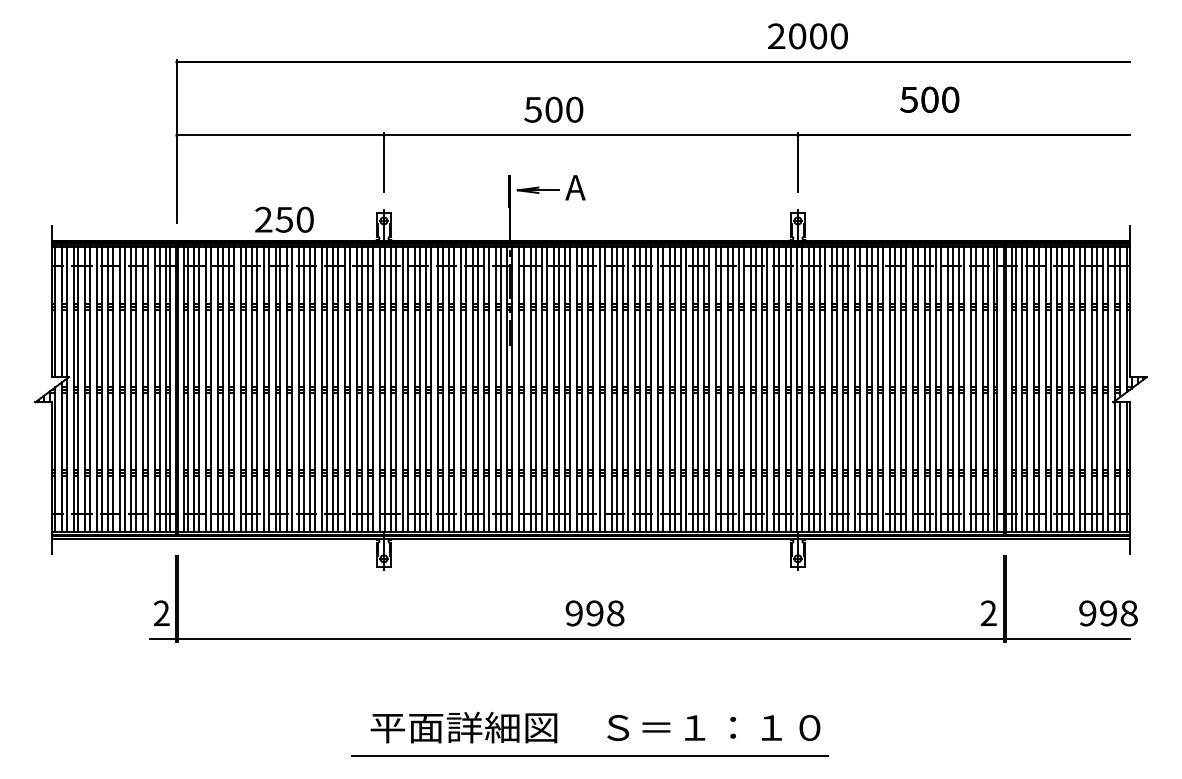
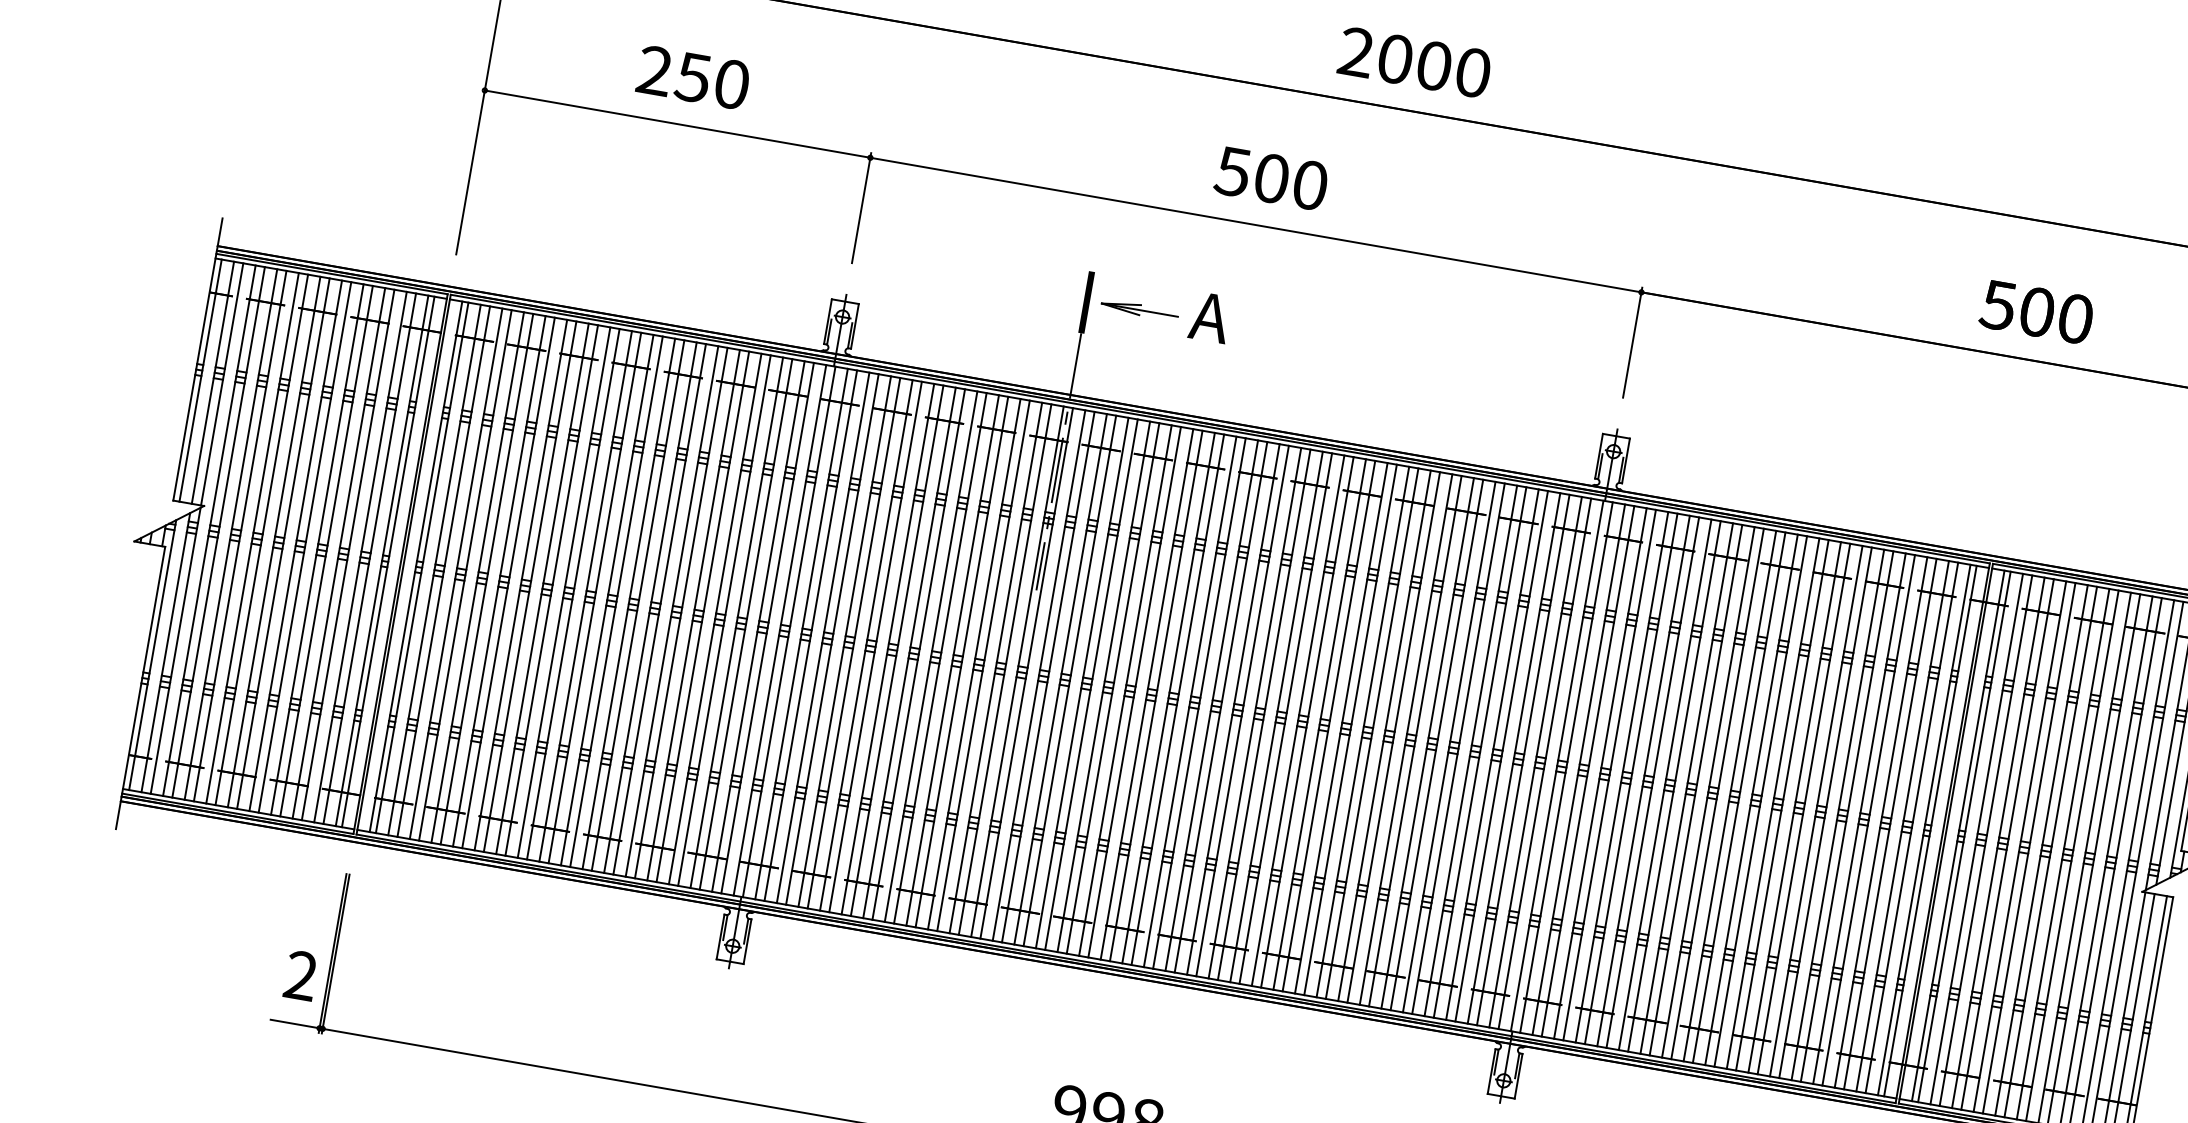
text: (807, 36) -> (1413, 62), moved
text: (929, 99) -> (2036, 311), moved
text: (553, 109) -> (1270, 177), moved
text: (284, 219) -> (693, 77), moved

